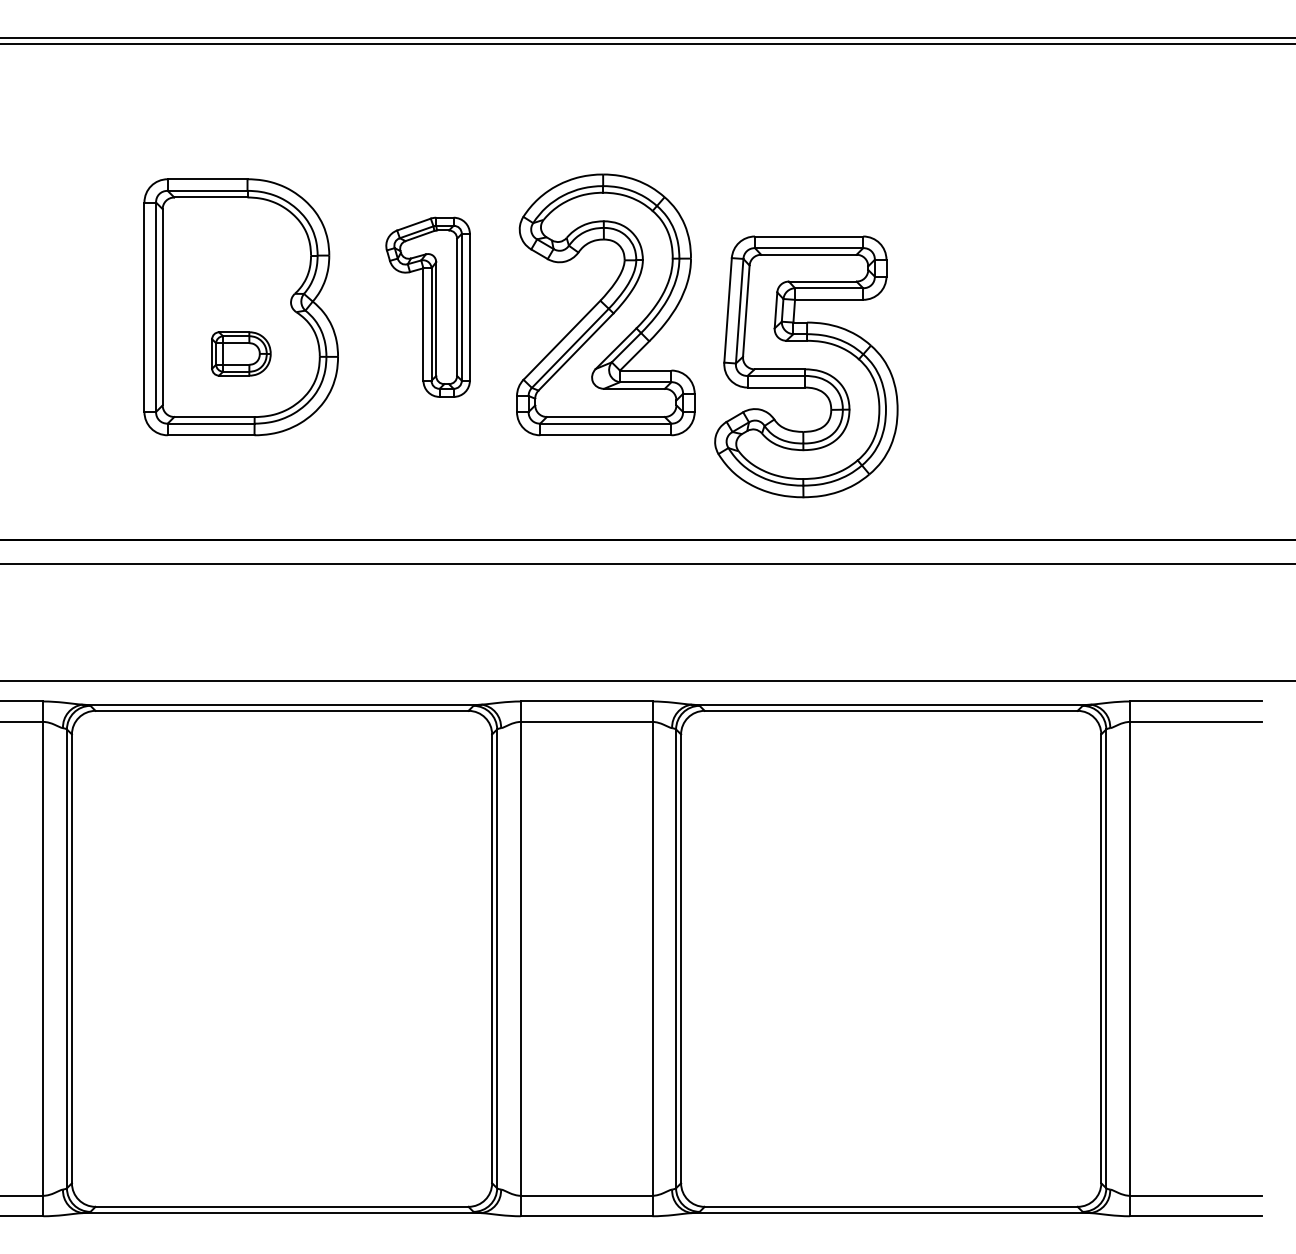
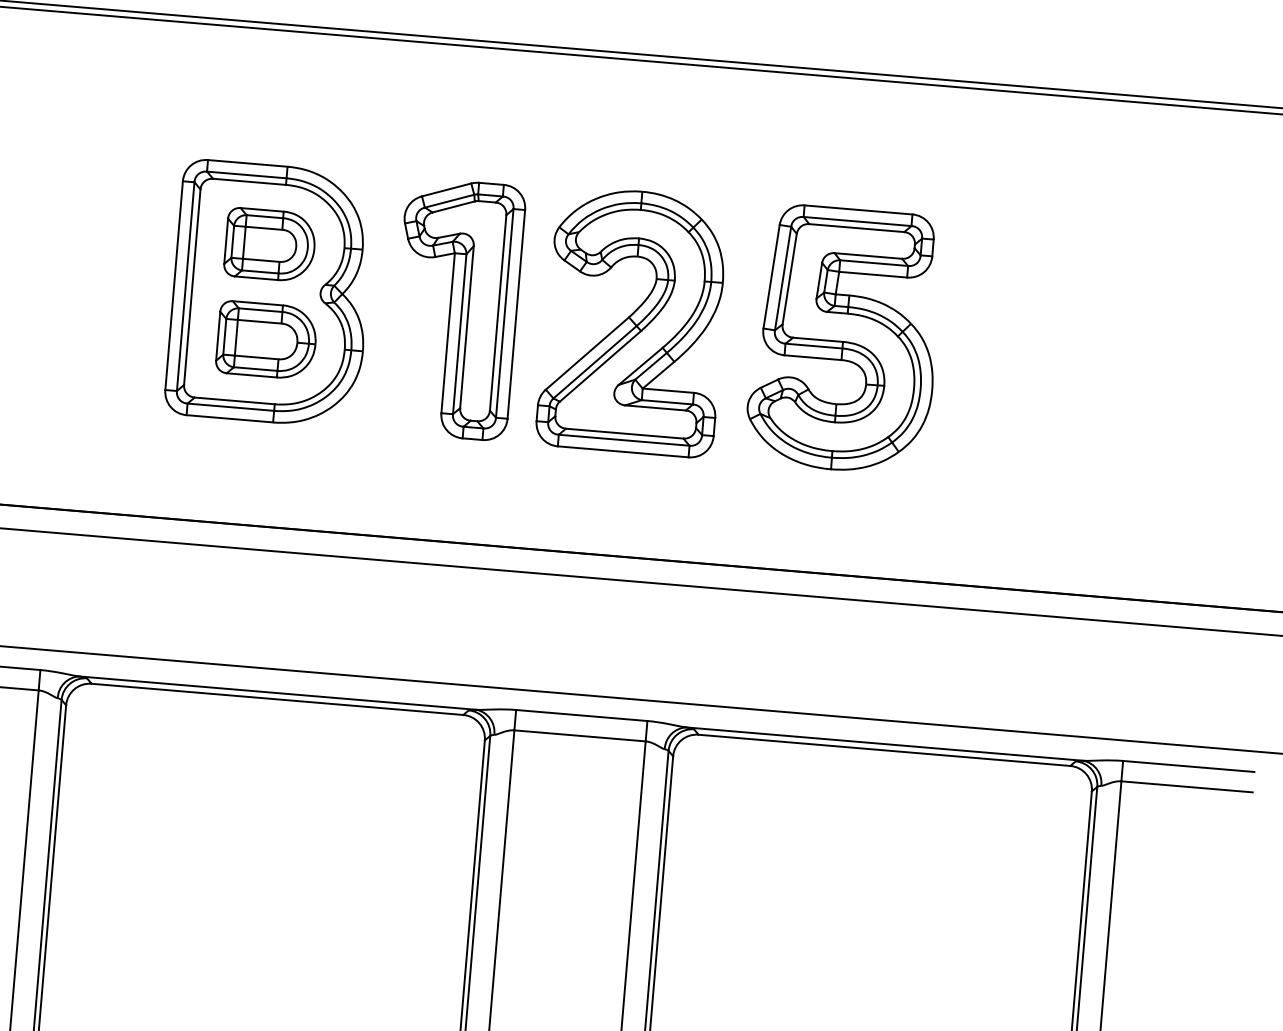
part: (236, 258) -> (269, 244), added
part: (427, 307) -> (456, 309), size x1.43
part: (241, 353) -> (266, 339), size x1.67
part: (806, 366) -> (845, 339), moved

